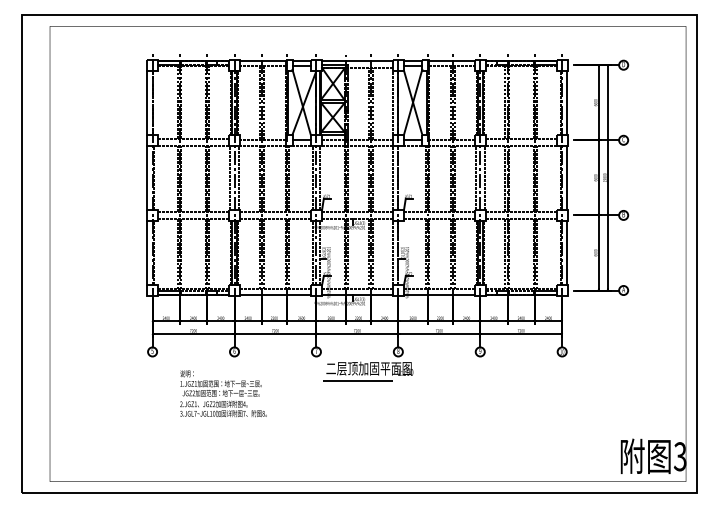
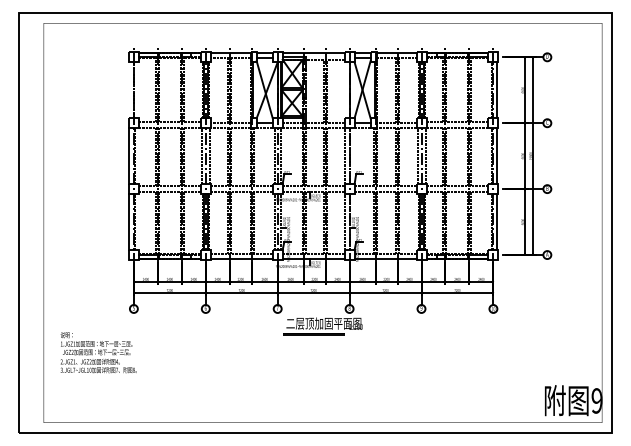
line: (146, 102) -> (128, 90), removed
line: (392, 102) -> (344, 90), removed
text: (223, 393) -> (98, 352), moved
text: (679, 456) -> (596, 400), 3 -> 9

